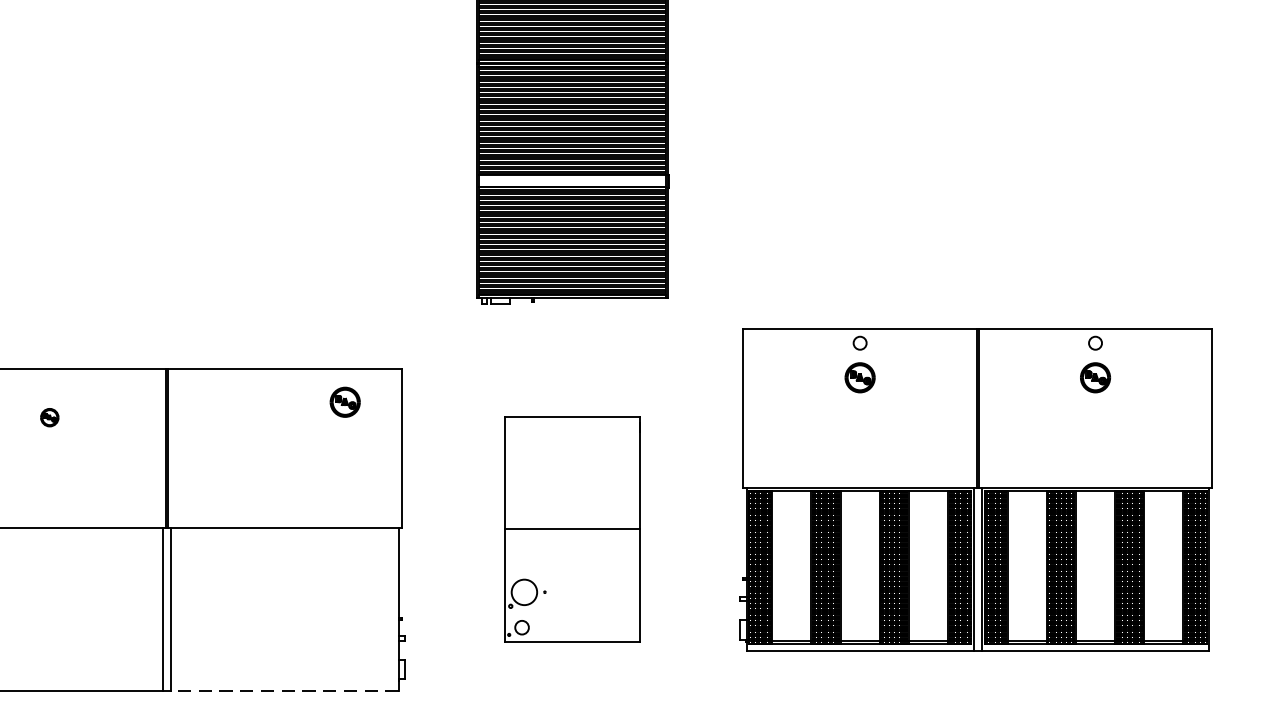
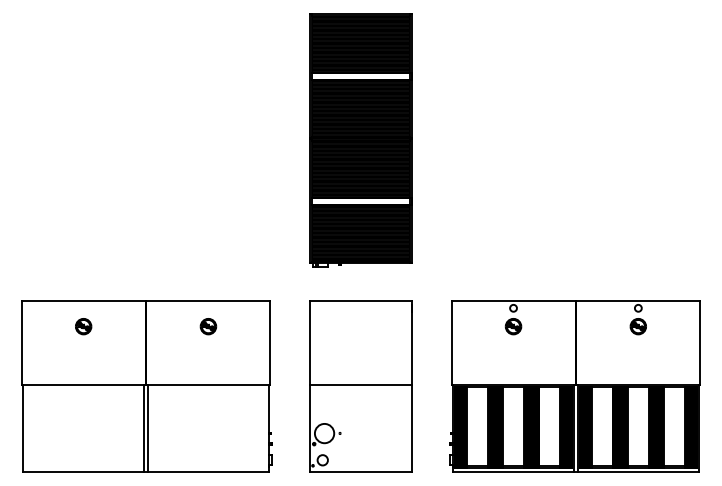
part: (345, 402) -> (208, 326), moved
part: (49, 417) -> (83, 326), size x1.67
part: (975, 490) -> (574, 386), moved
part: (571, 530) -> (360, 386), size x1.43
line: (283, 690) -> (207, 471), dashed -> solid

